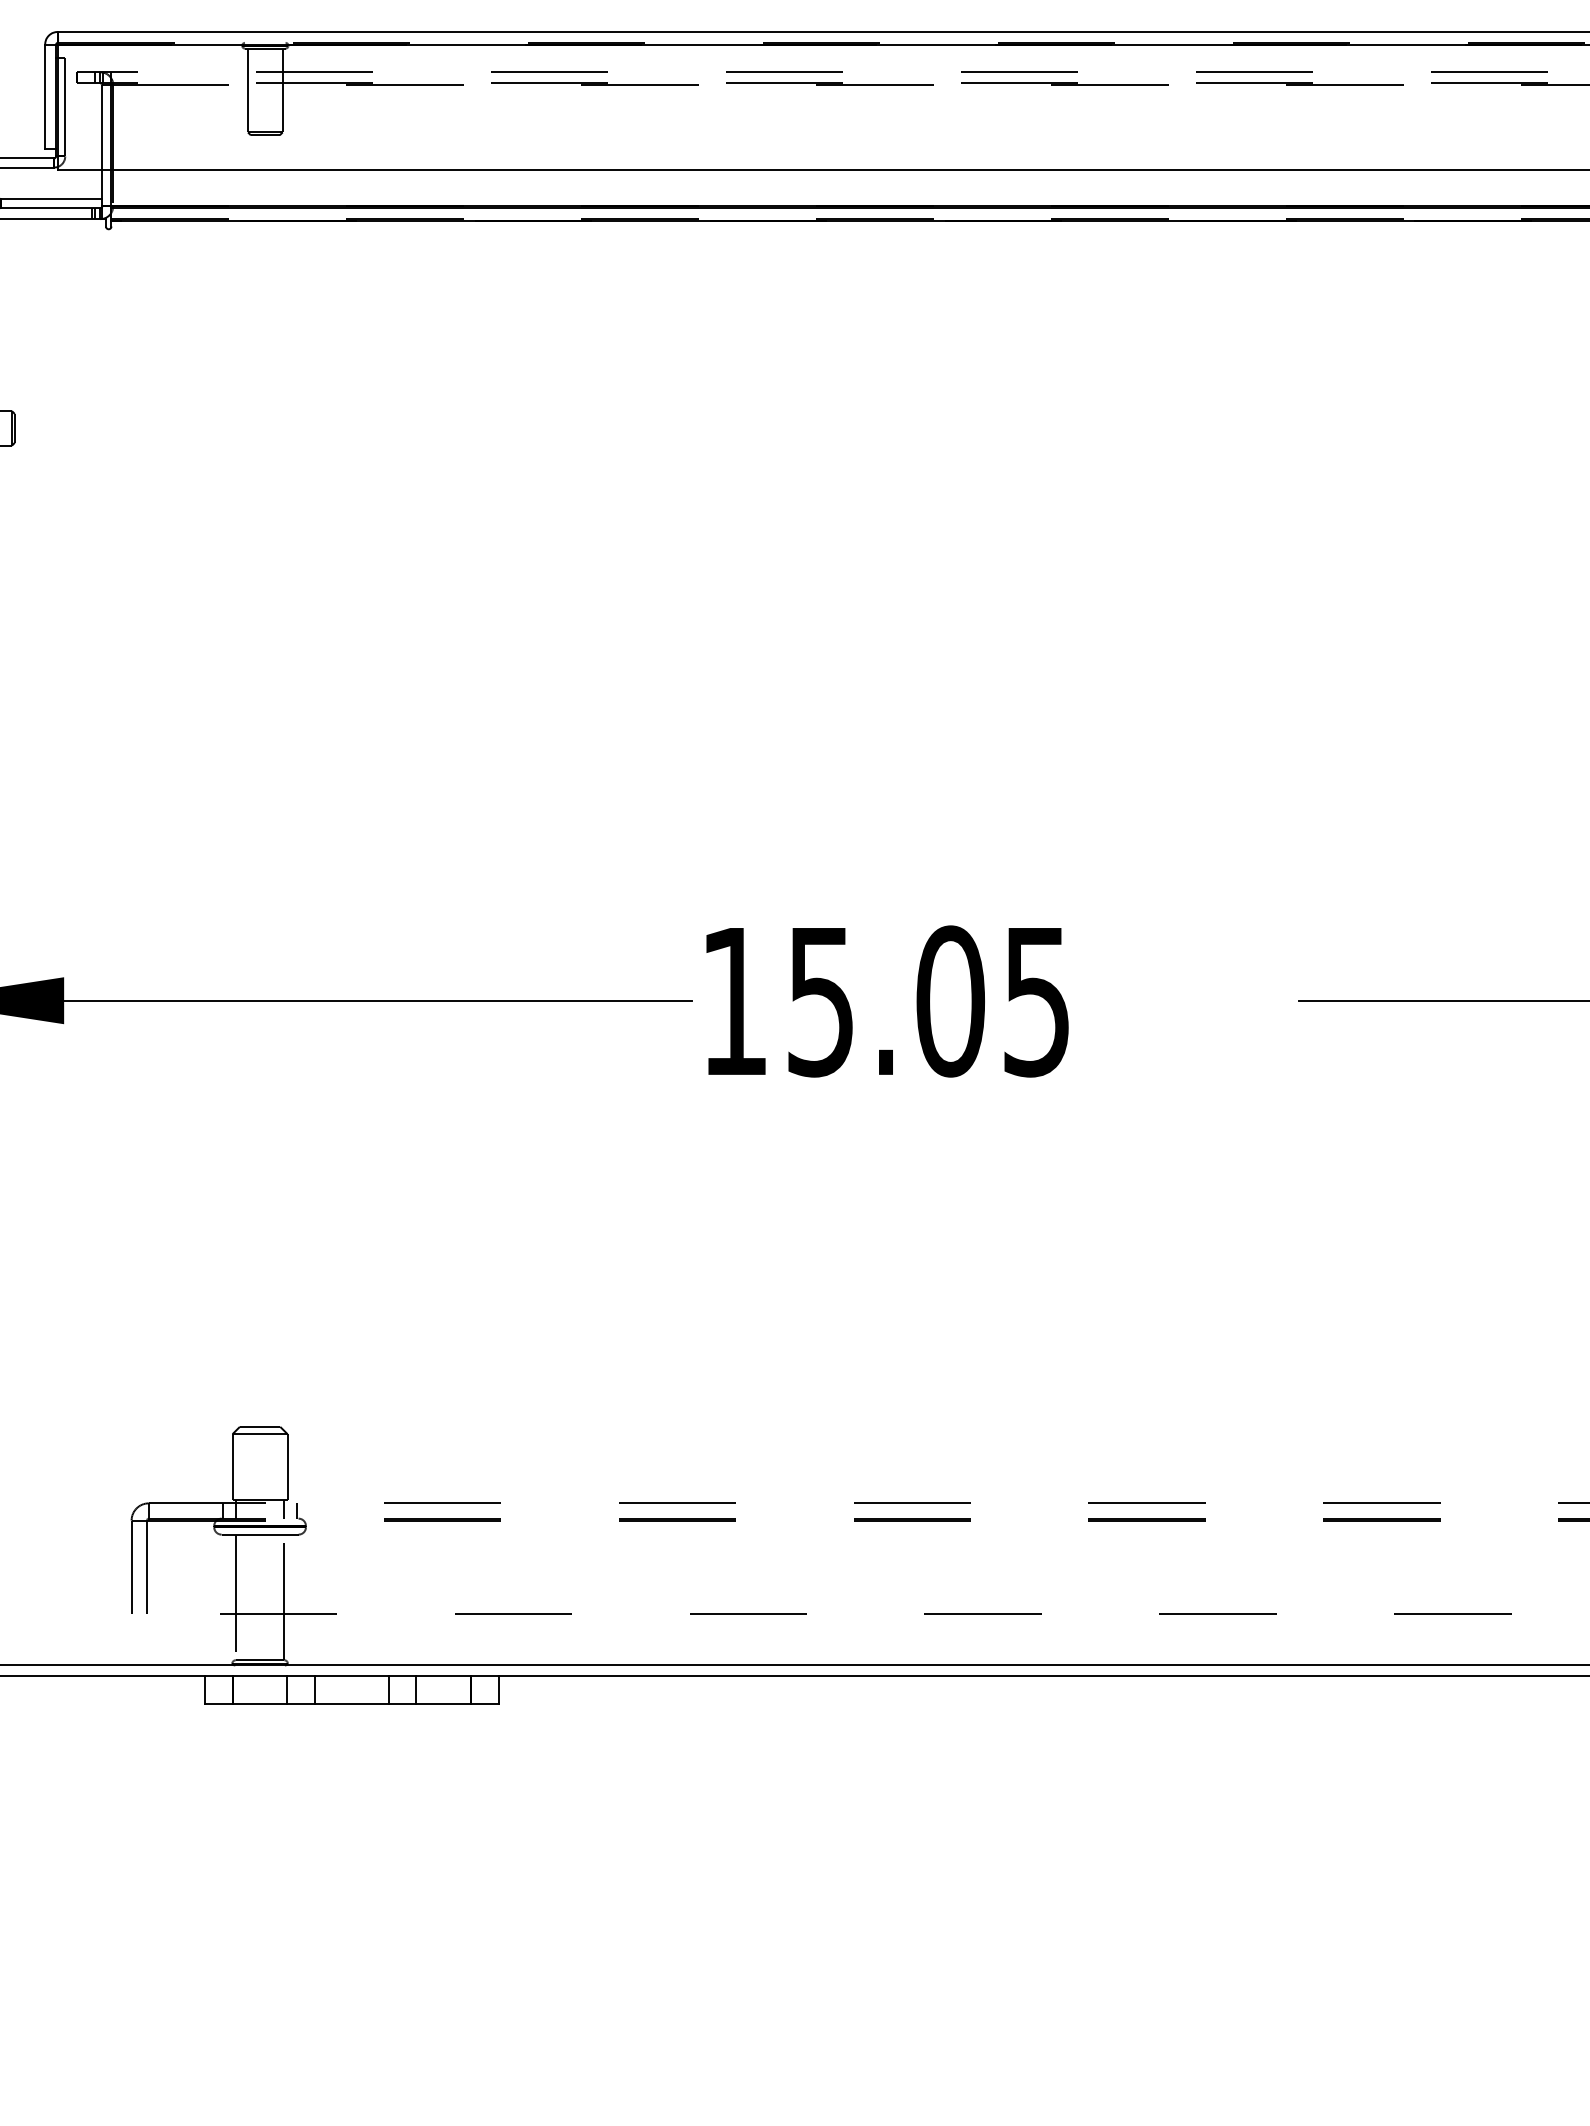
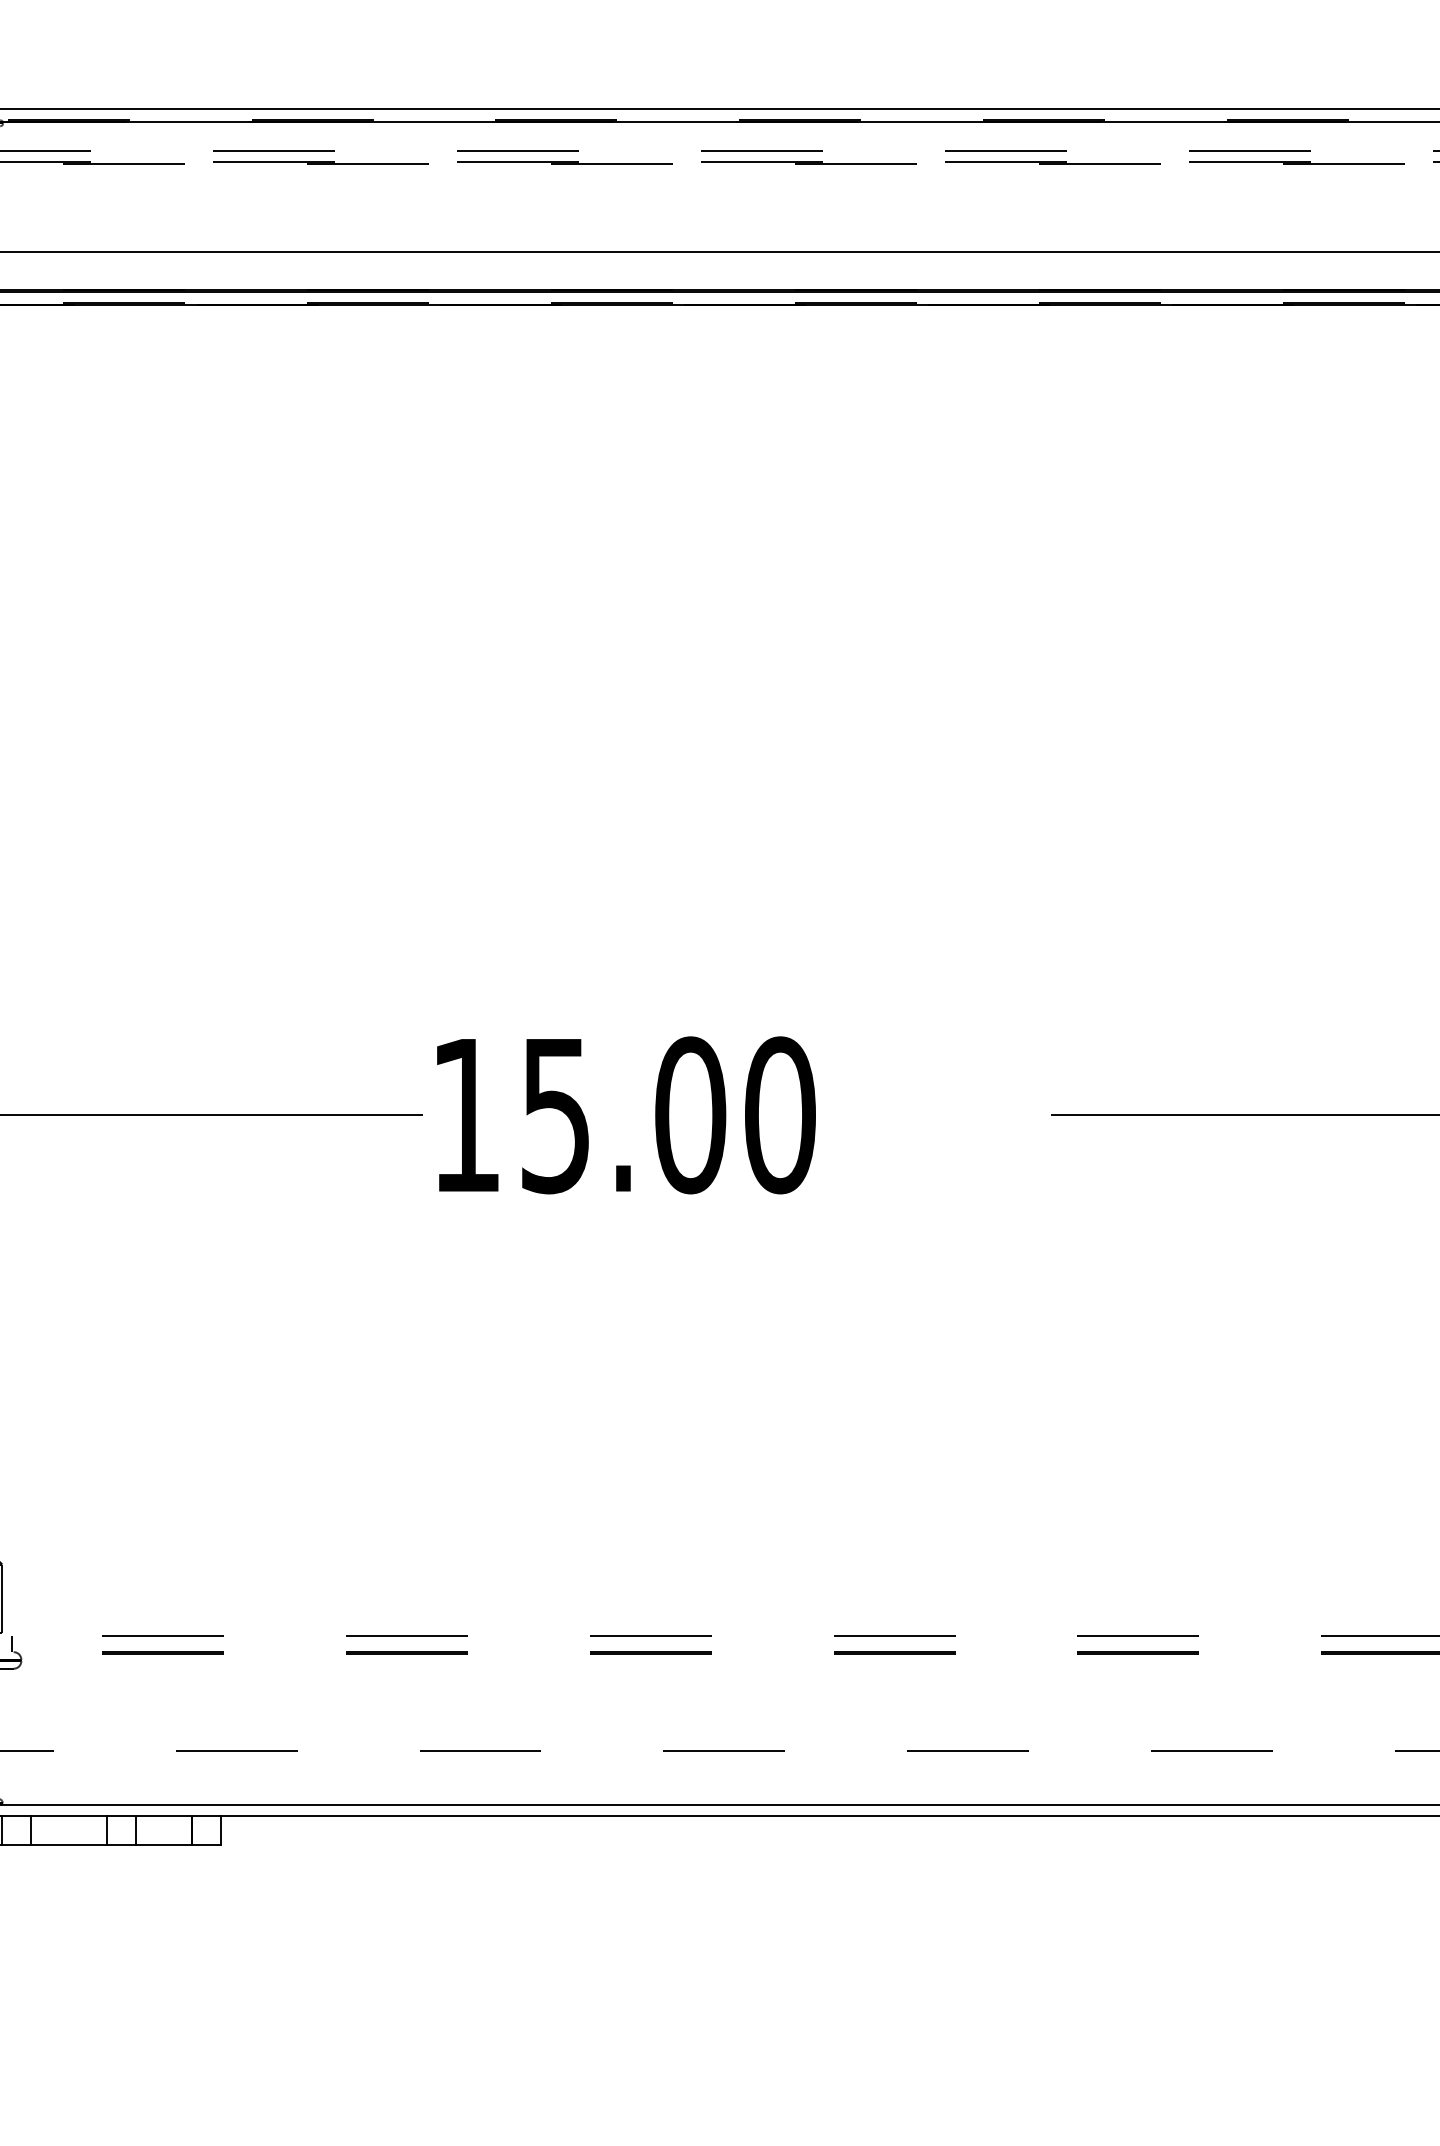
text: (1037, 1001) -> (780, 1115), 15.05 -> 15.00

